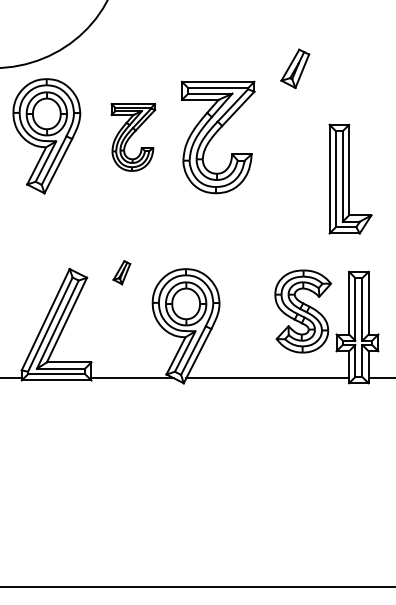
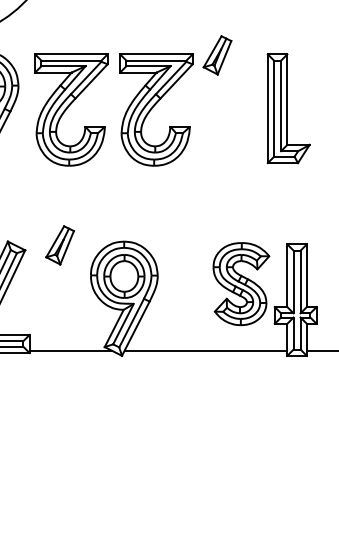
part: (295, 68) -> (217, 55), moved
part: (133, 137) -> (71, 110), size x1.67
part: (350, 178) -> (288, 108), moved
part: (121, 272) -> (59, 245), size x1.67

